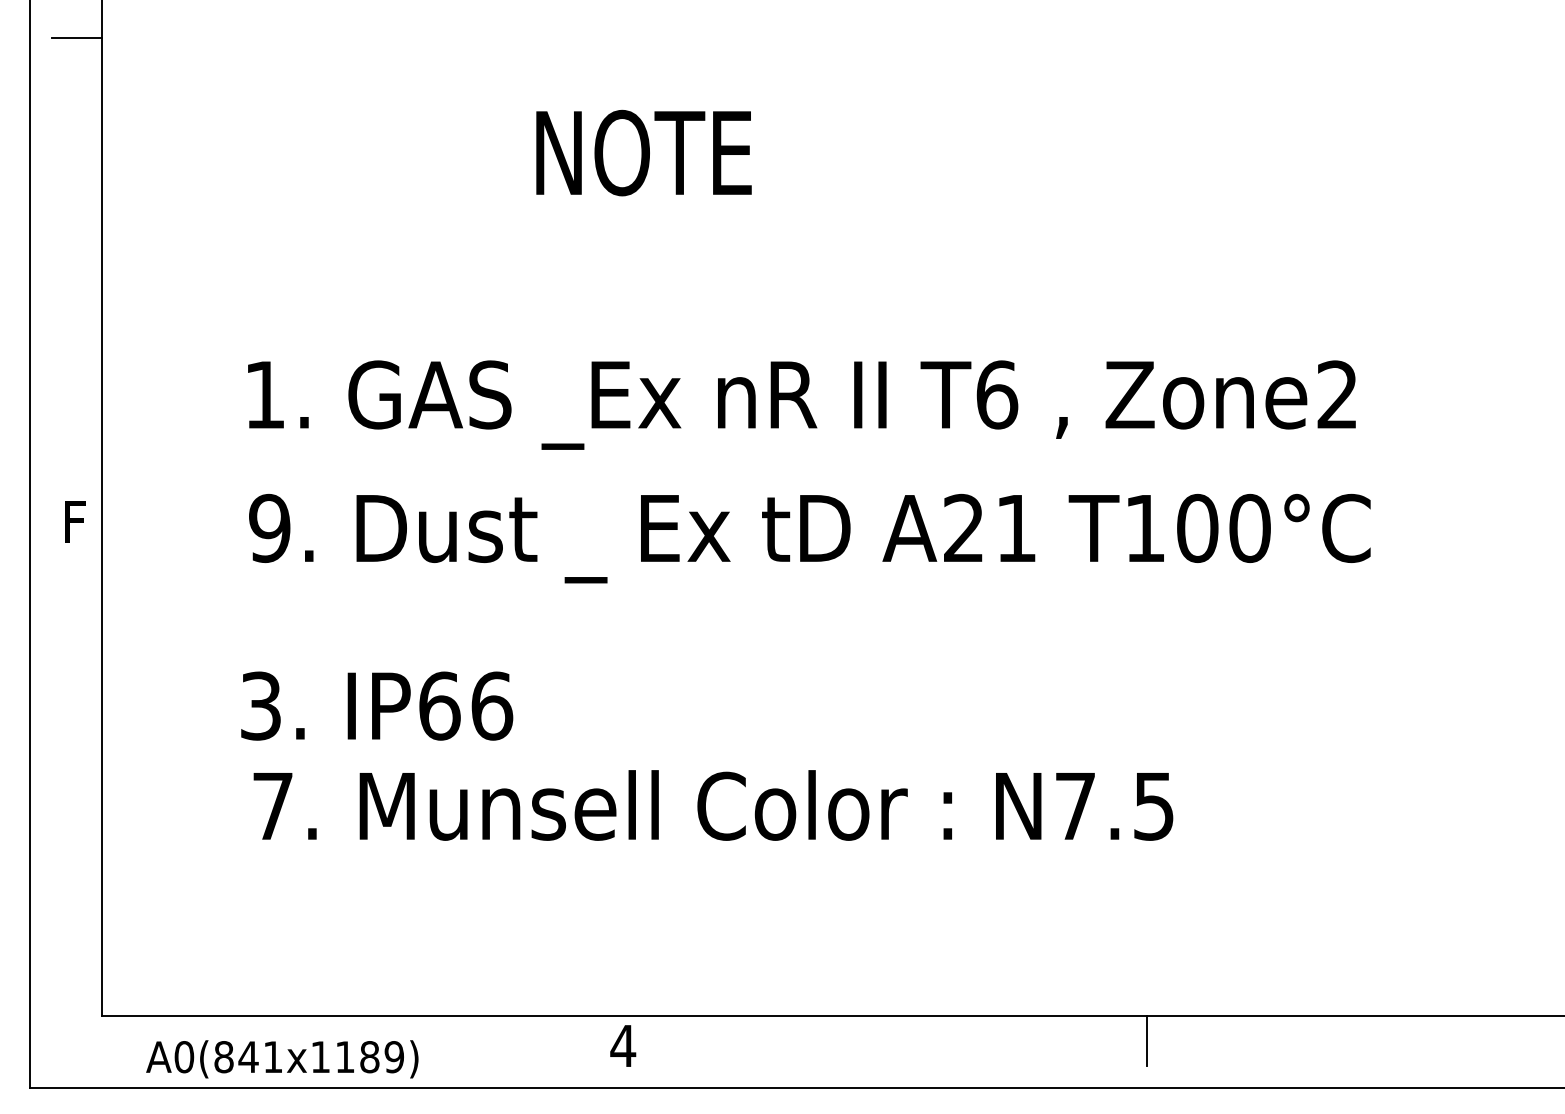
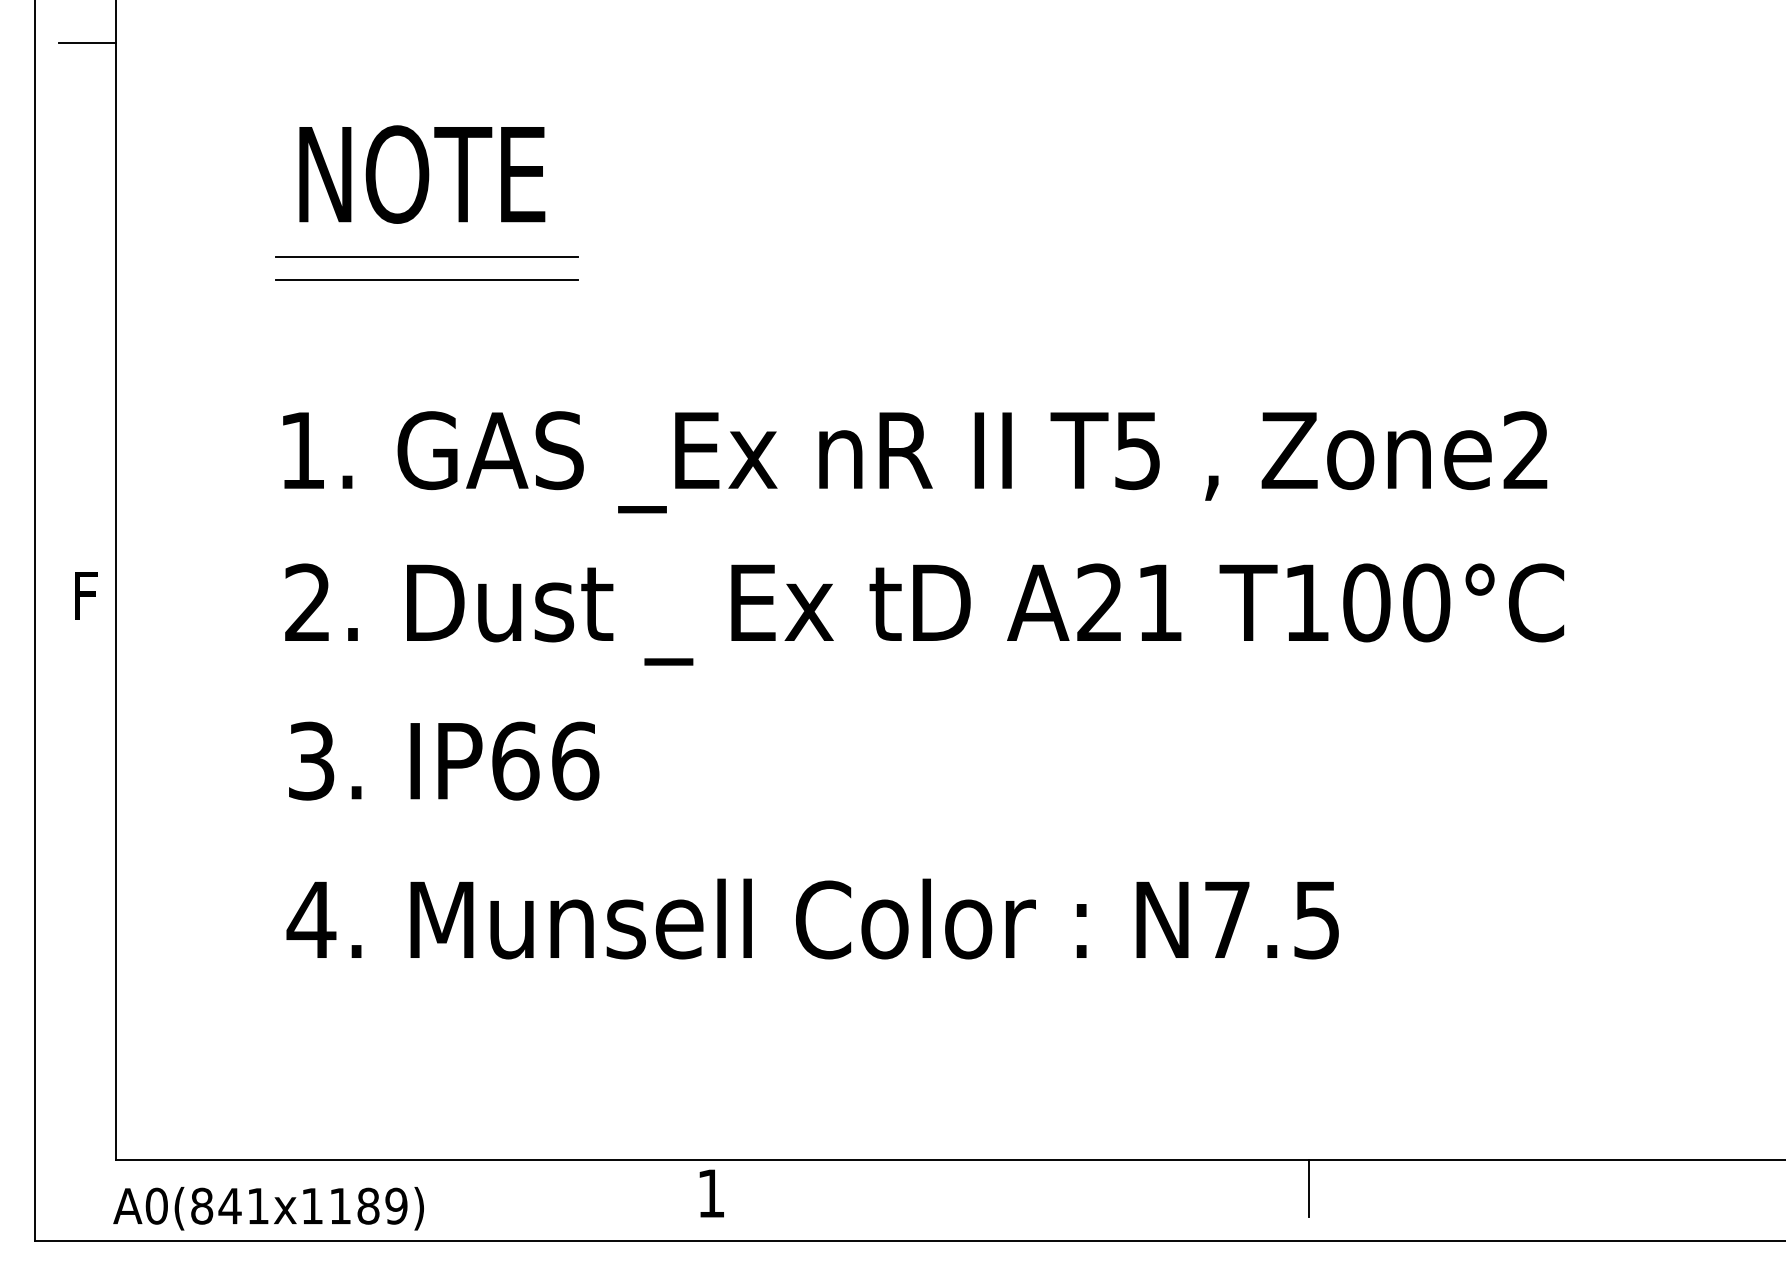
text: (643, 152) -> (421, 173), moved
line: (374, 225) -> (427, 257), added
line: (374, 245) -> (427, 280), added
text: (997, 394) -> (1138, 450), T6 -> T5
text: (269, 528) -> (307, 602), 9. -> 2.
text: (377, 705) -> (444, 760), moved
text: (272, 806) -> (311, 920), 7. -> 4.
text: (623, 1045) -> (711, 1192), 4 -> 1
text: (282, 1059) -> (268, 1208), moved

